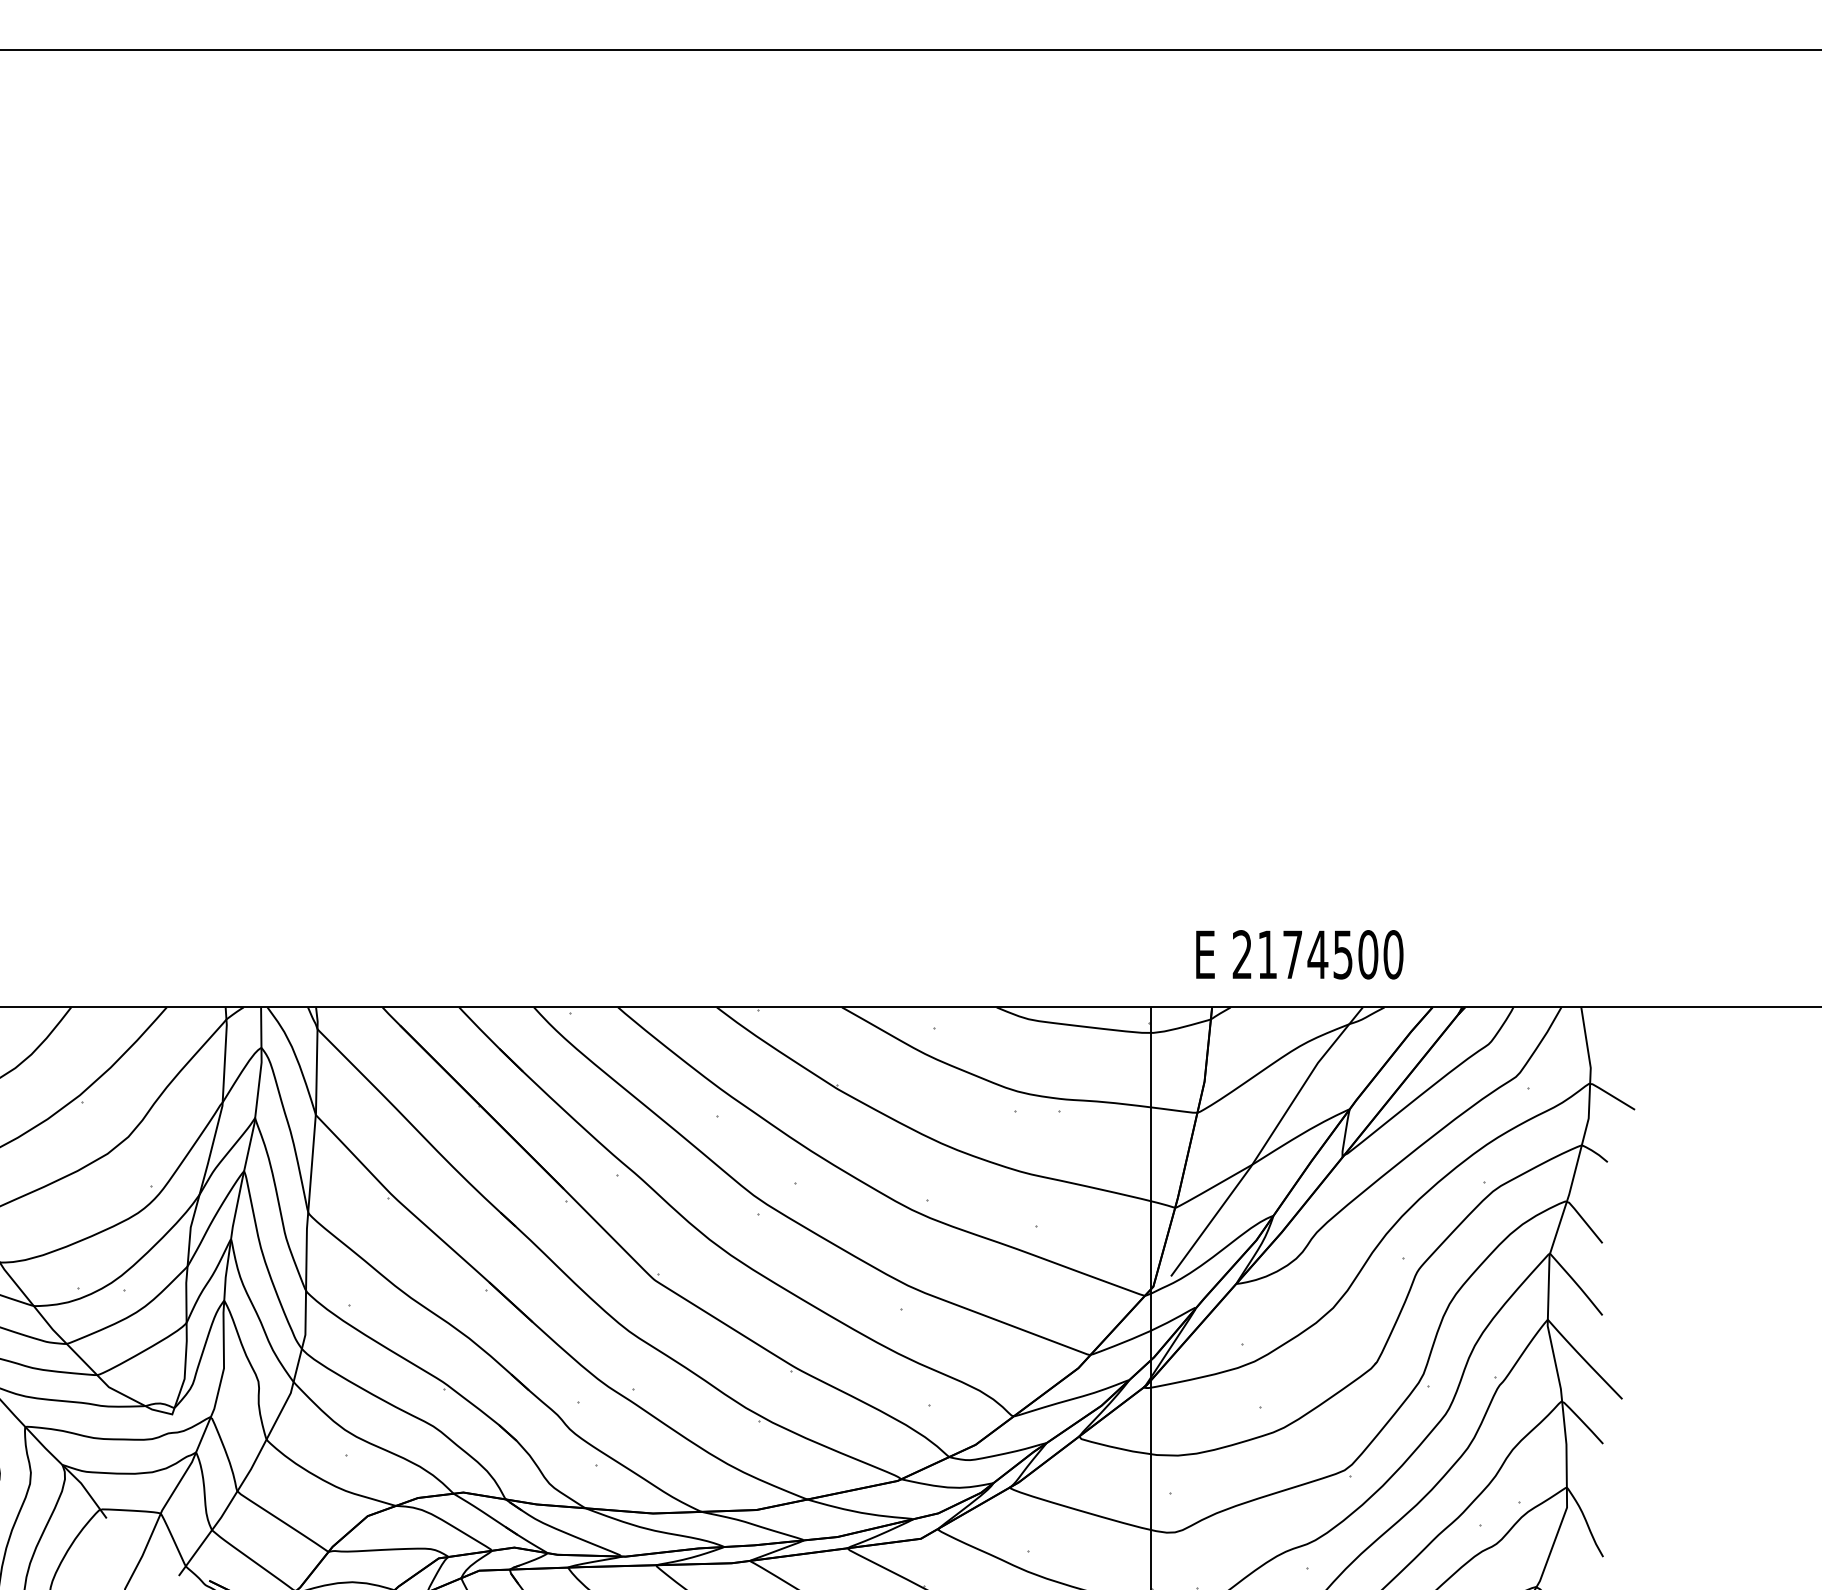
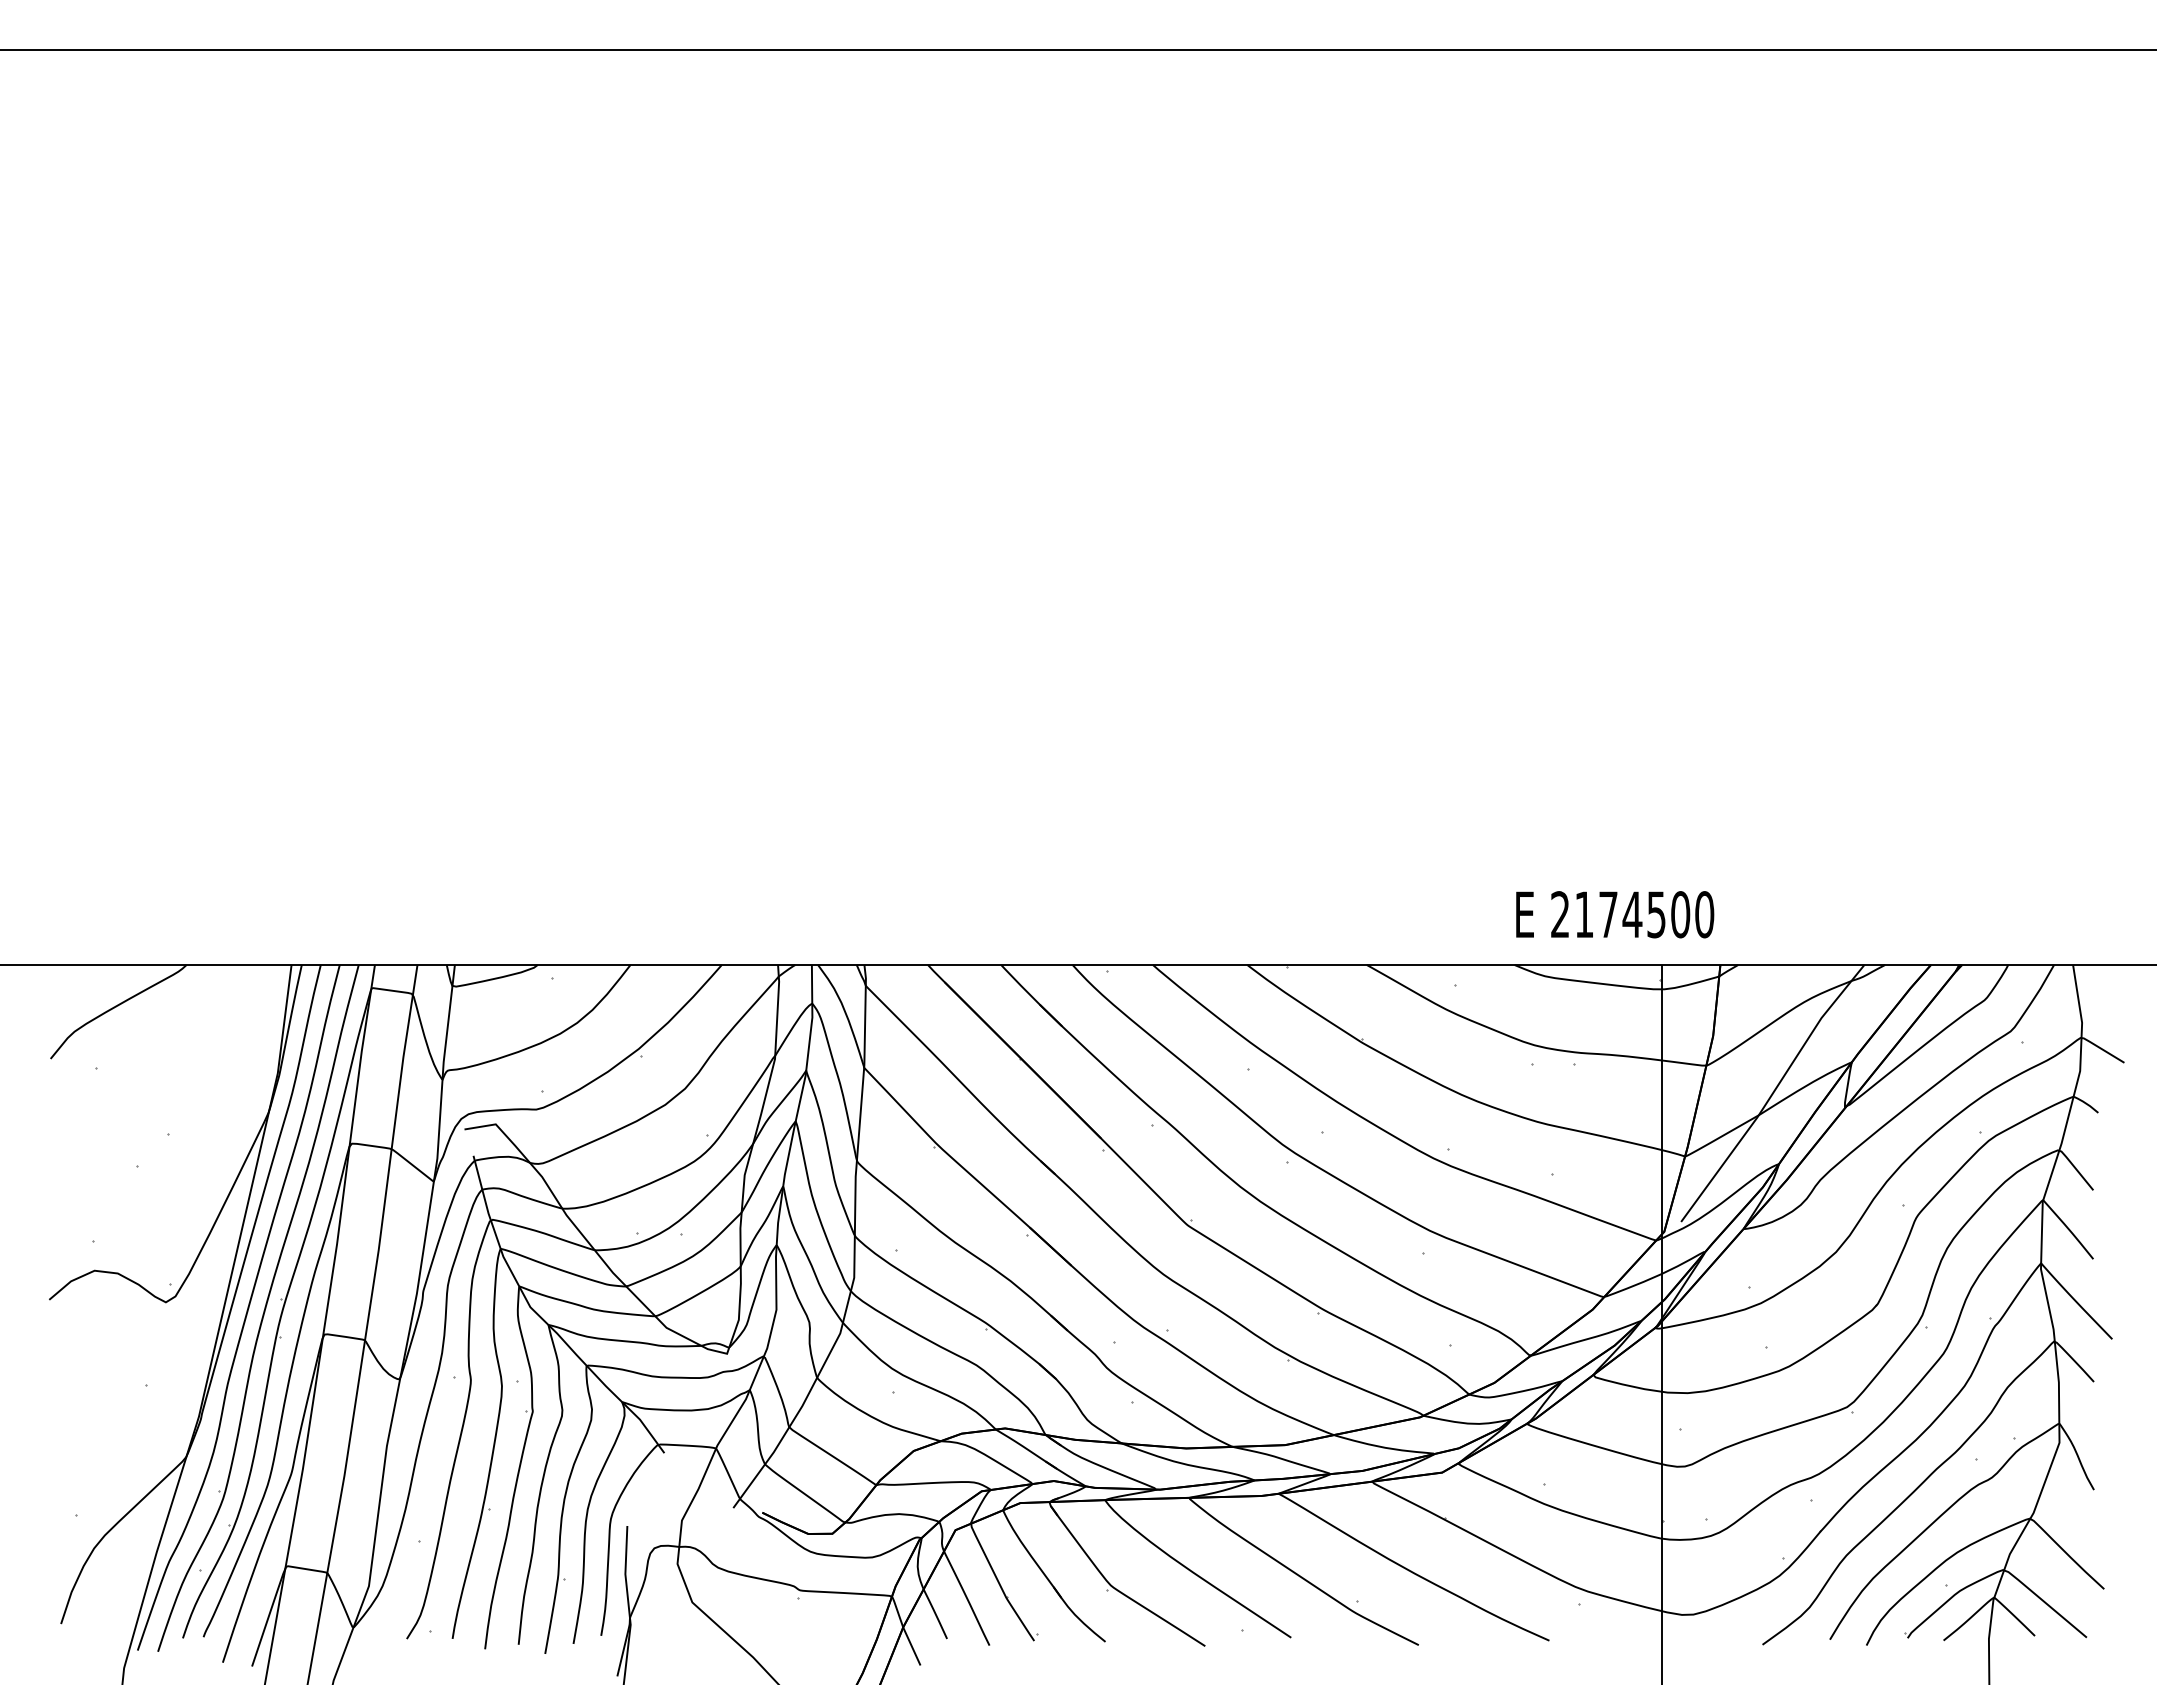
text: (1300, 954) -> (1615, 914), moved

